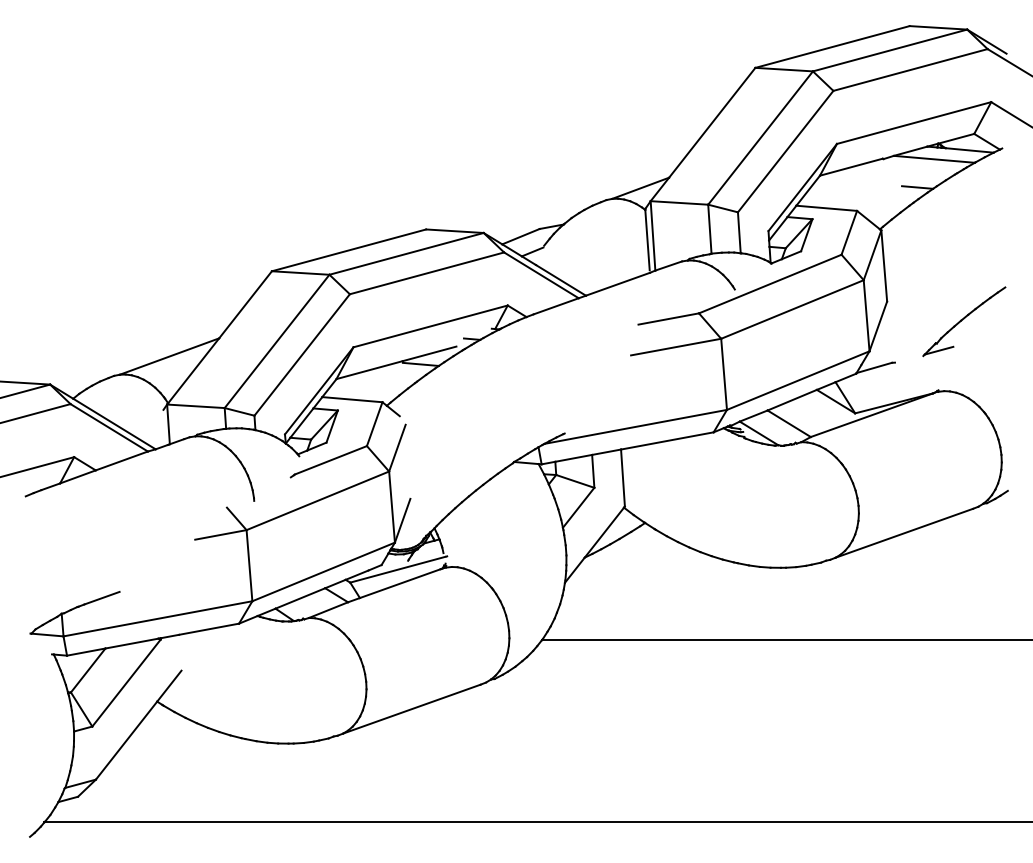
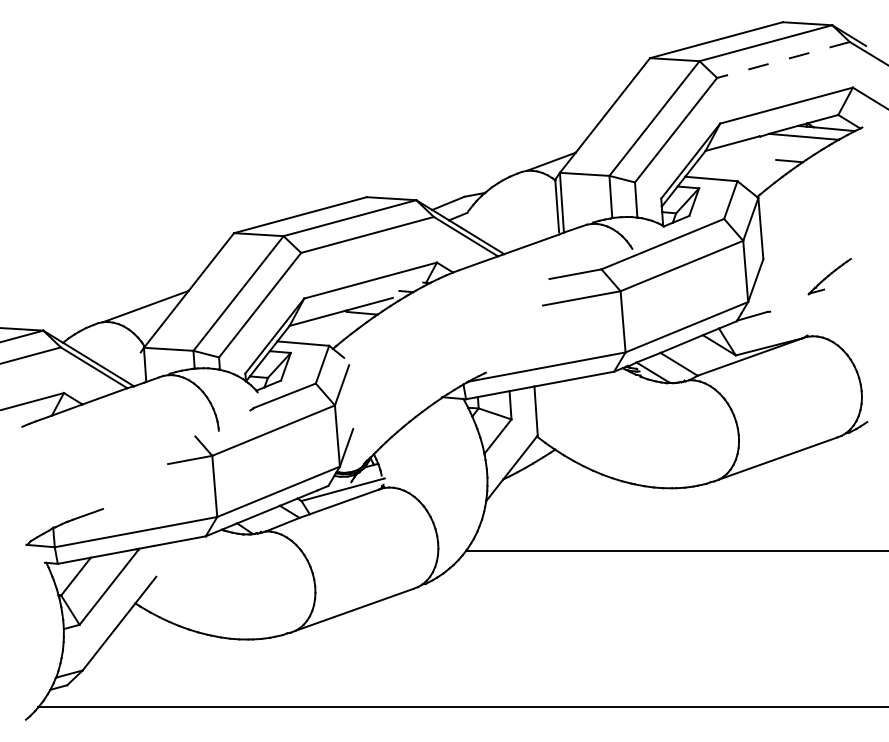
line: (910, 70) -> (783, 60), solid -> dashed
part: (964, 321) -> (829, 276), size x0.6

